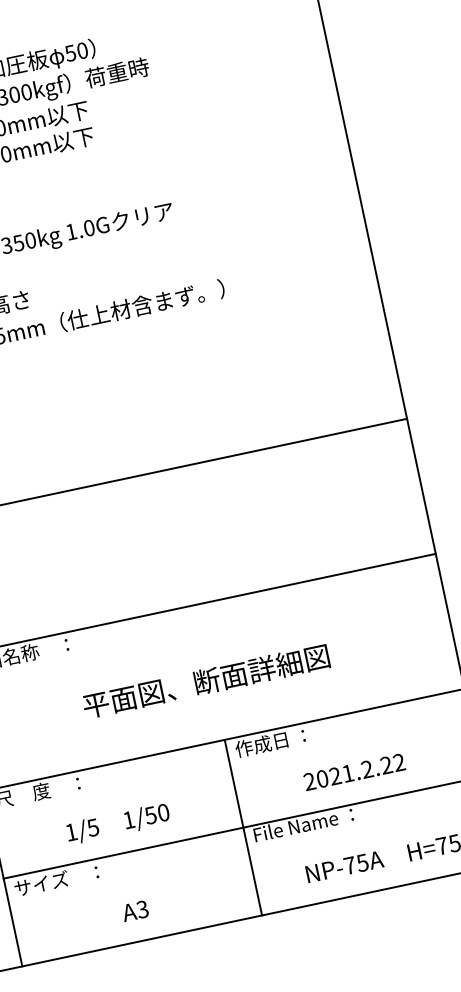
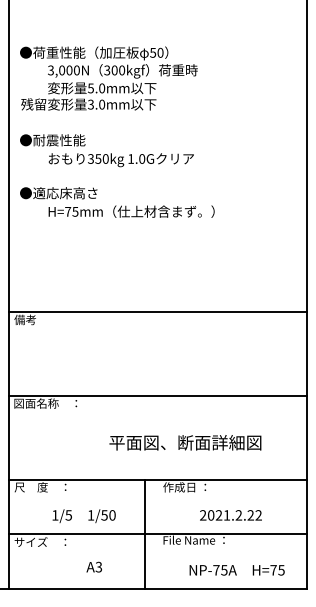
text: (206, 680) -> (185, 442), moved
line: (243, 826) -> (145, 533), moved
text: (133, 910) -> (93, 566), moved

